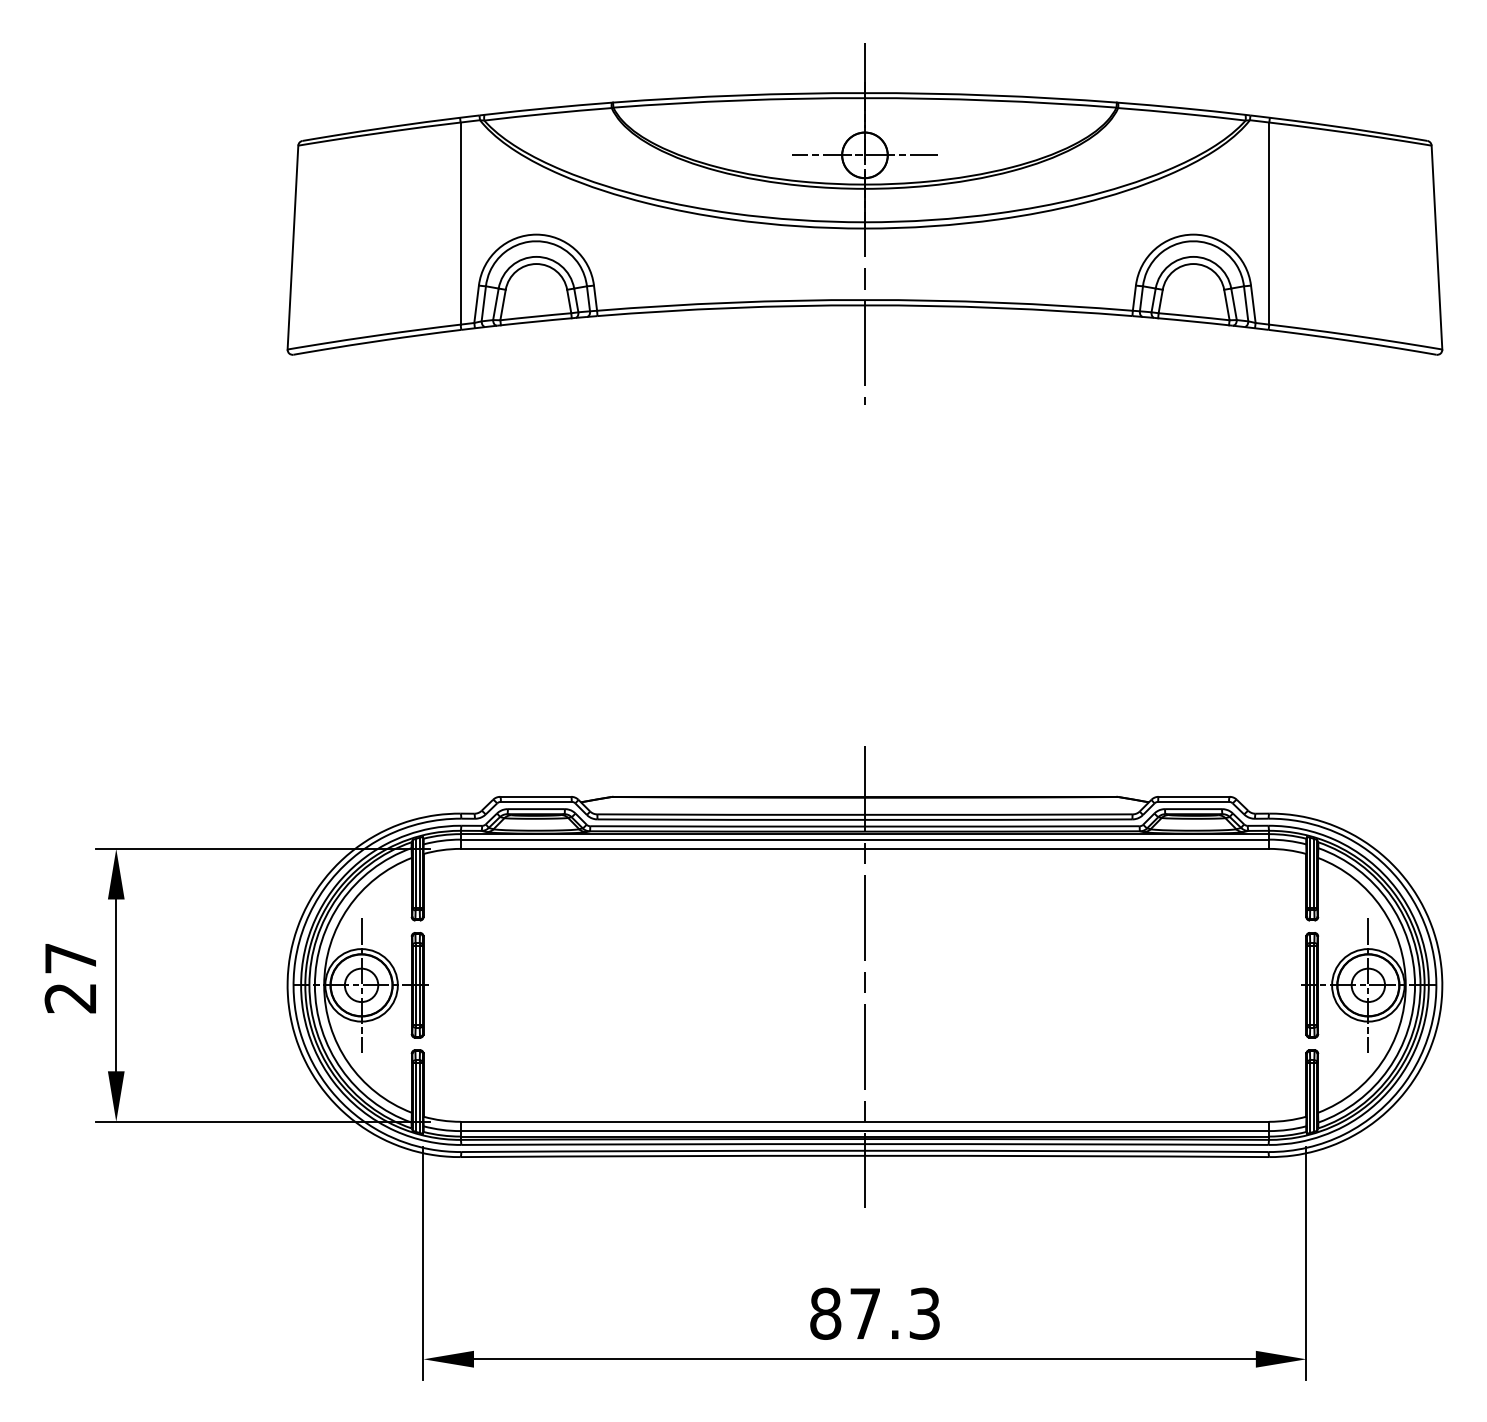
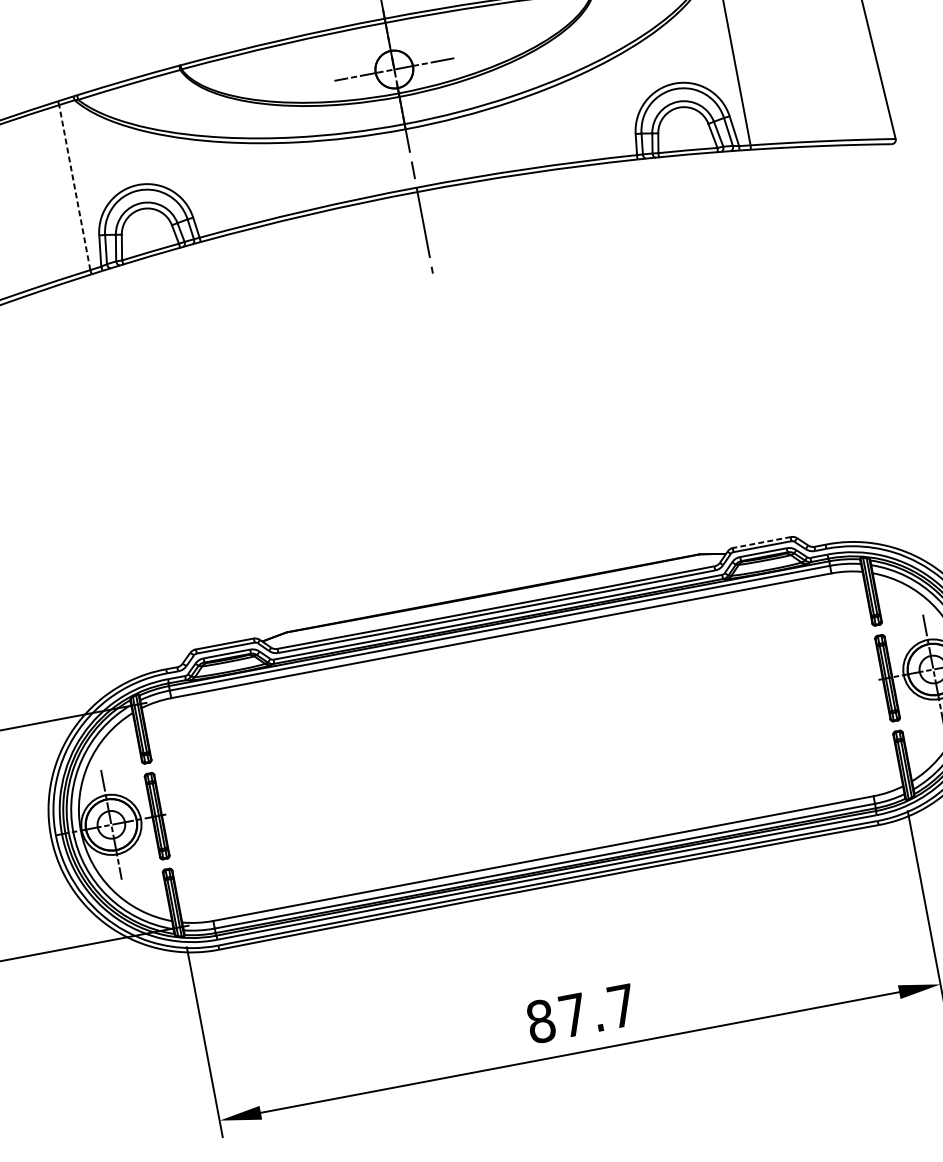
line: (460, 223) -> (74, 187), solid -> dashed
line: (1193, 796) -> (761, 542), solid -> dashed
line: (864, 976) -> (520, 740), removed
text: (924, 1313) -> (621, 1005), 87.3 -> 87.7

